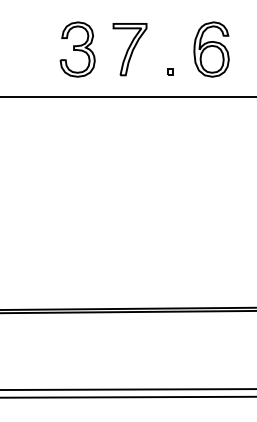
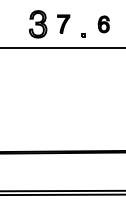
part: (129, 47) -> (63, 23), size x0.7
part: (211, 49) -> (103, 24), size x0.6

